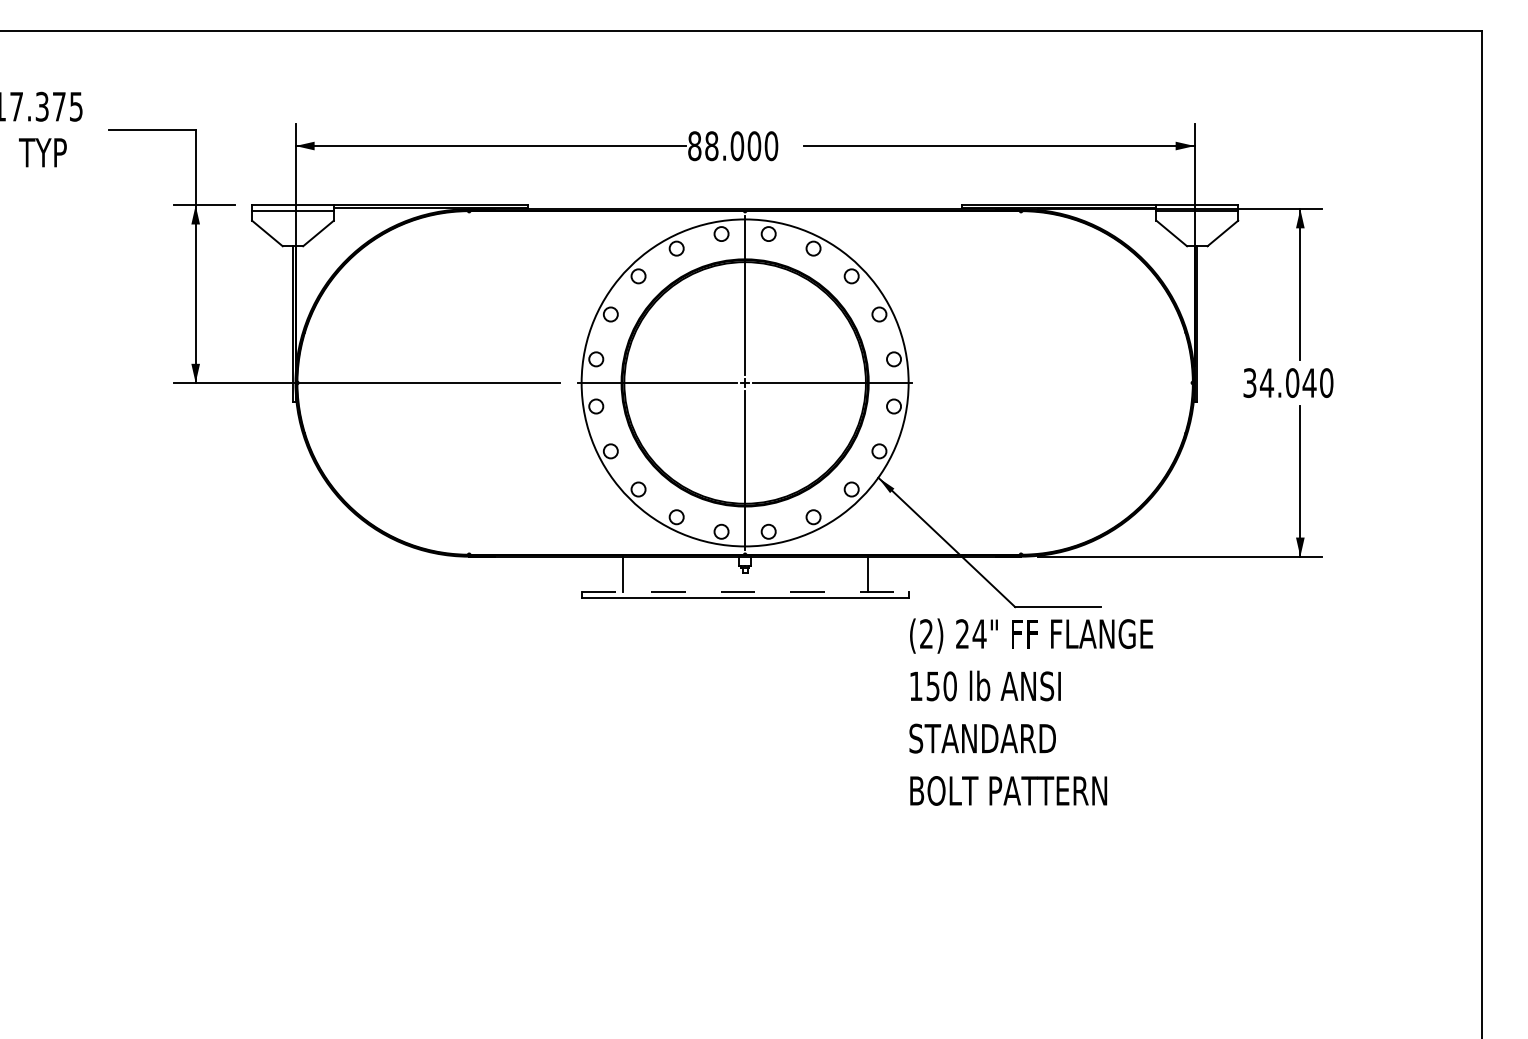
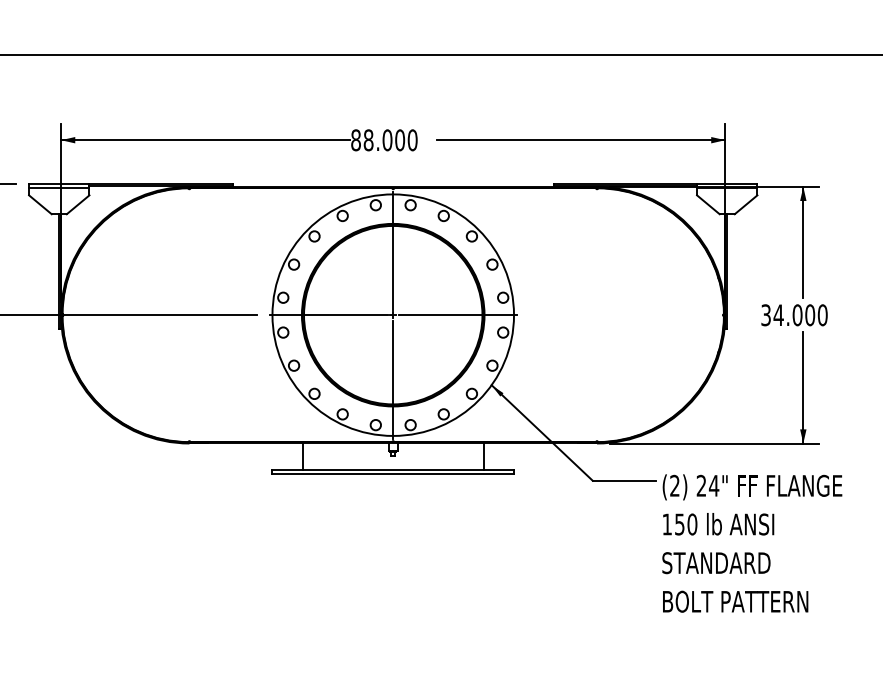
text: (1309, 383) -> (810, 315), 34.040 -> 34.000
line: (745, 592) -> (393, 469), dashed -> solid
text: (1030, 711) -> (751, 543), moved

